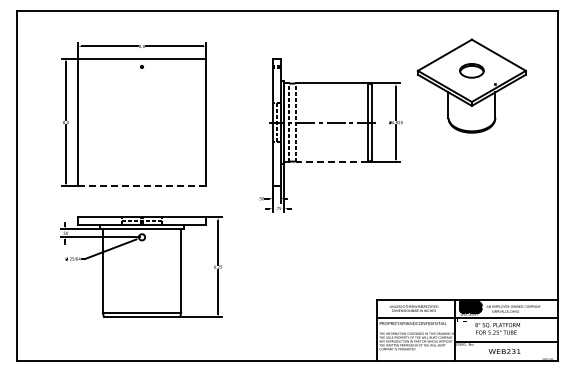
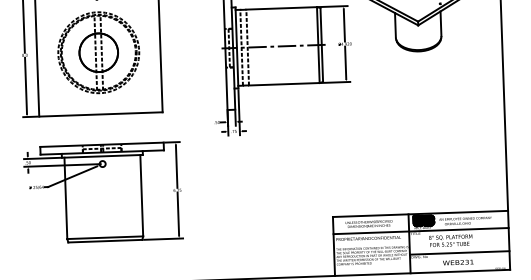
part: (141, 122) -> (98, 52), added
line: (331, 161) -> (283, 84), dashed -> solid
line: (142, 186) -> (101, 114), dashed -> solid

